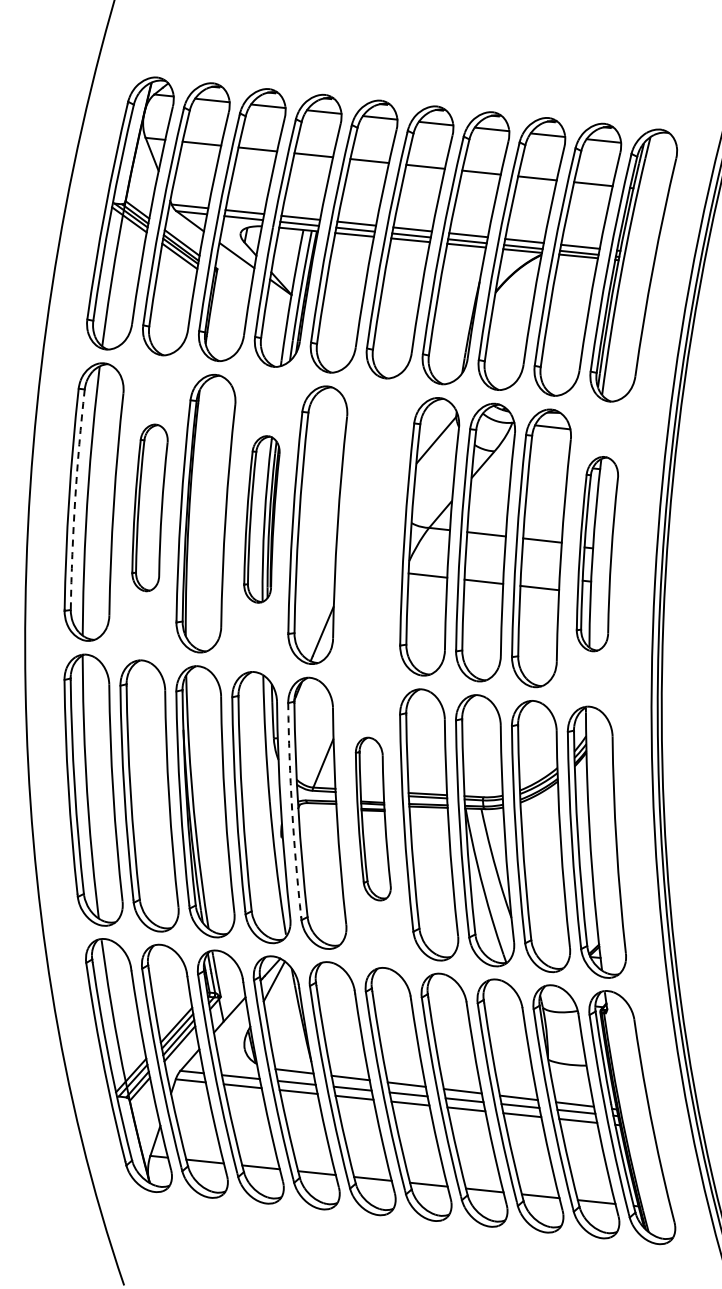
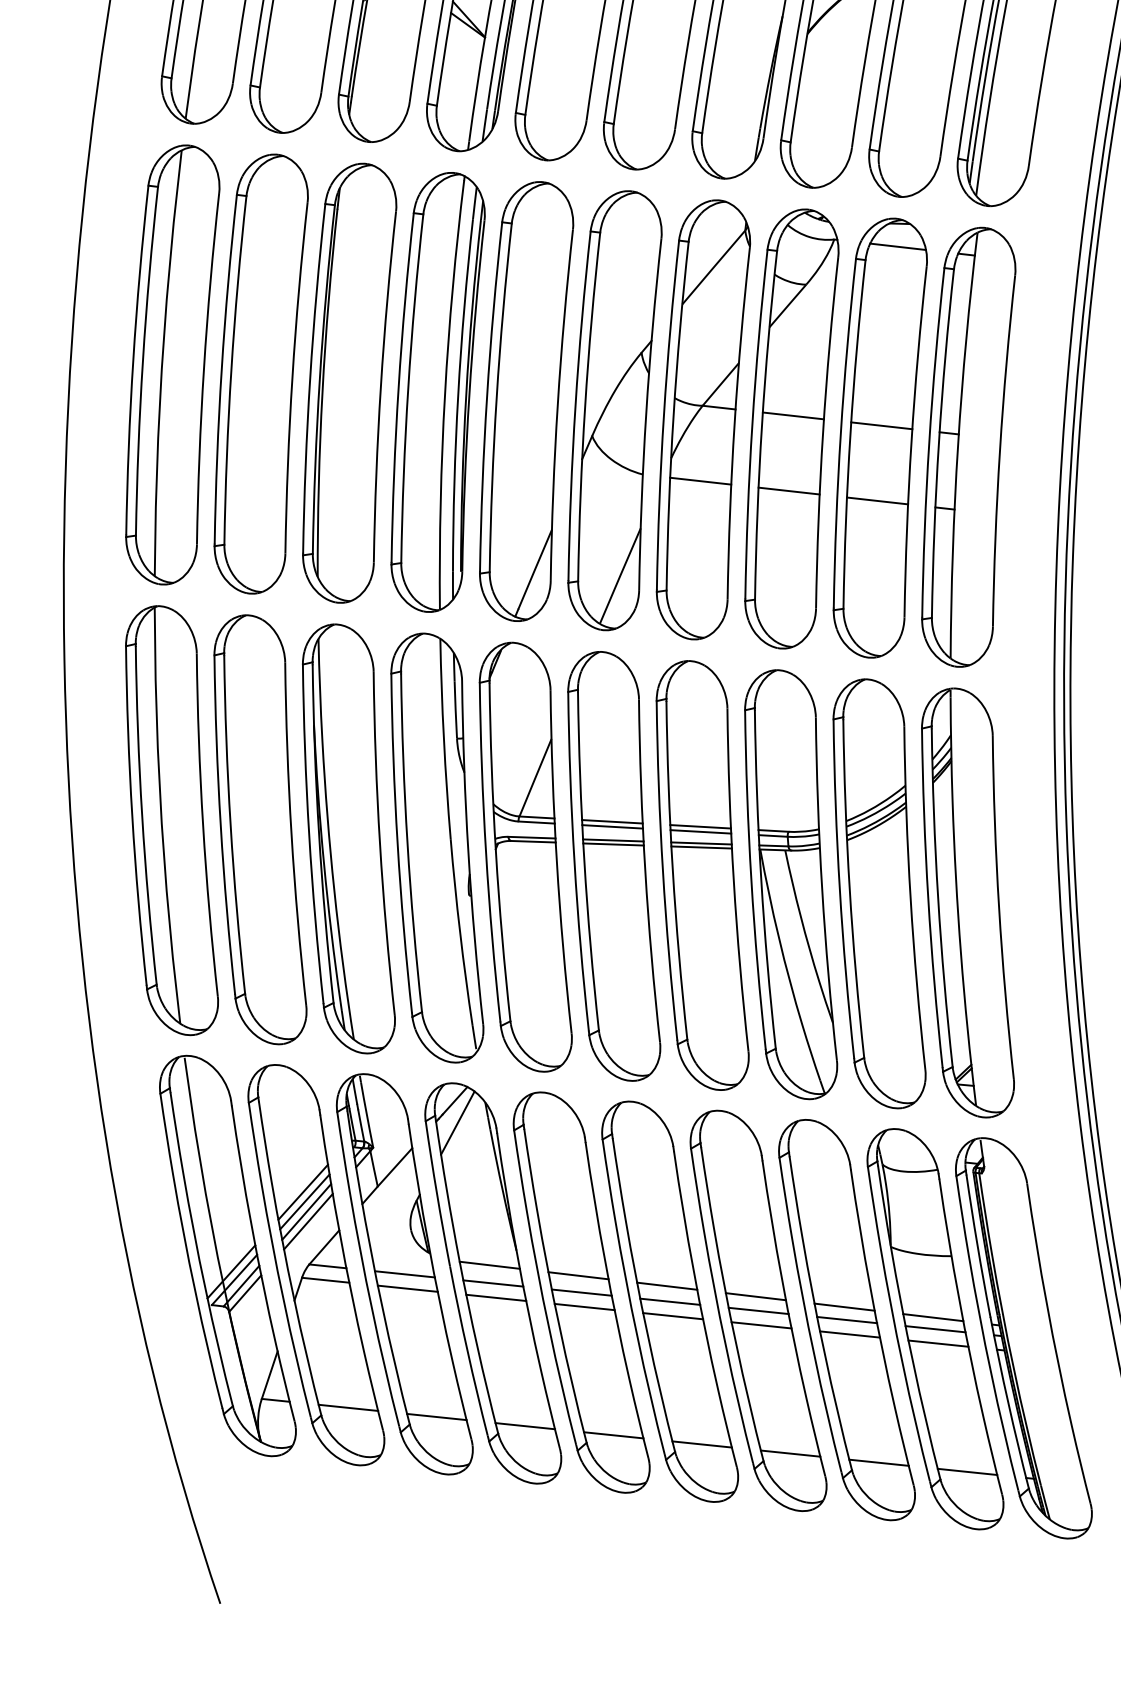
arc: (75, 499) -> (143, 360), dashed -> solid
part: (149, 507) -> (260, 373), size x1.67
part: (261, 519) -> (437, 392), size x1.67
part: (373, 530) -> (614, 409), added
part: (597, 553) -> (968, 446), size x1.43
arc: (292, 810) -> (486, 852), dashed -> solid
part: (373, 818) -> (614, 865), size x1.67

